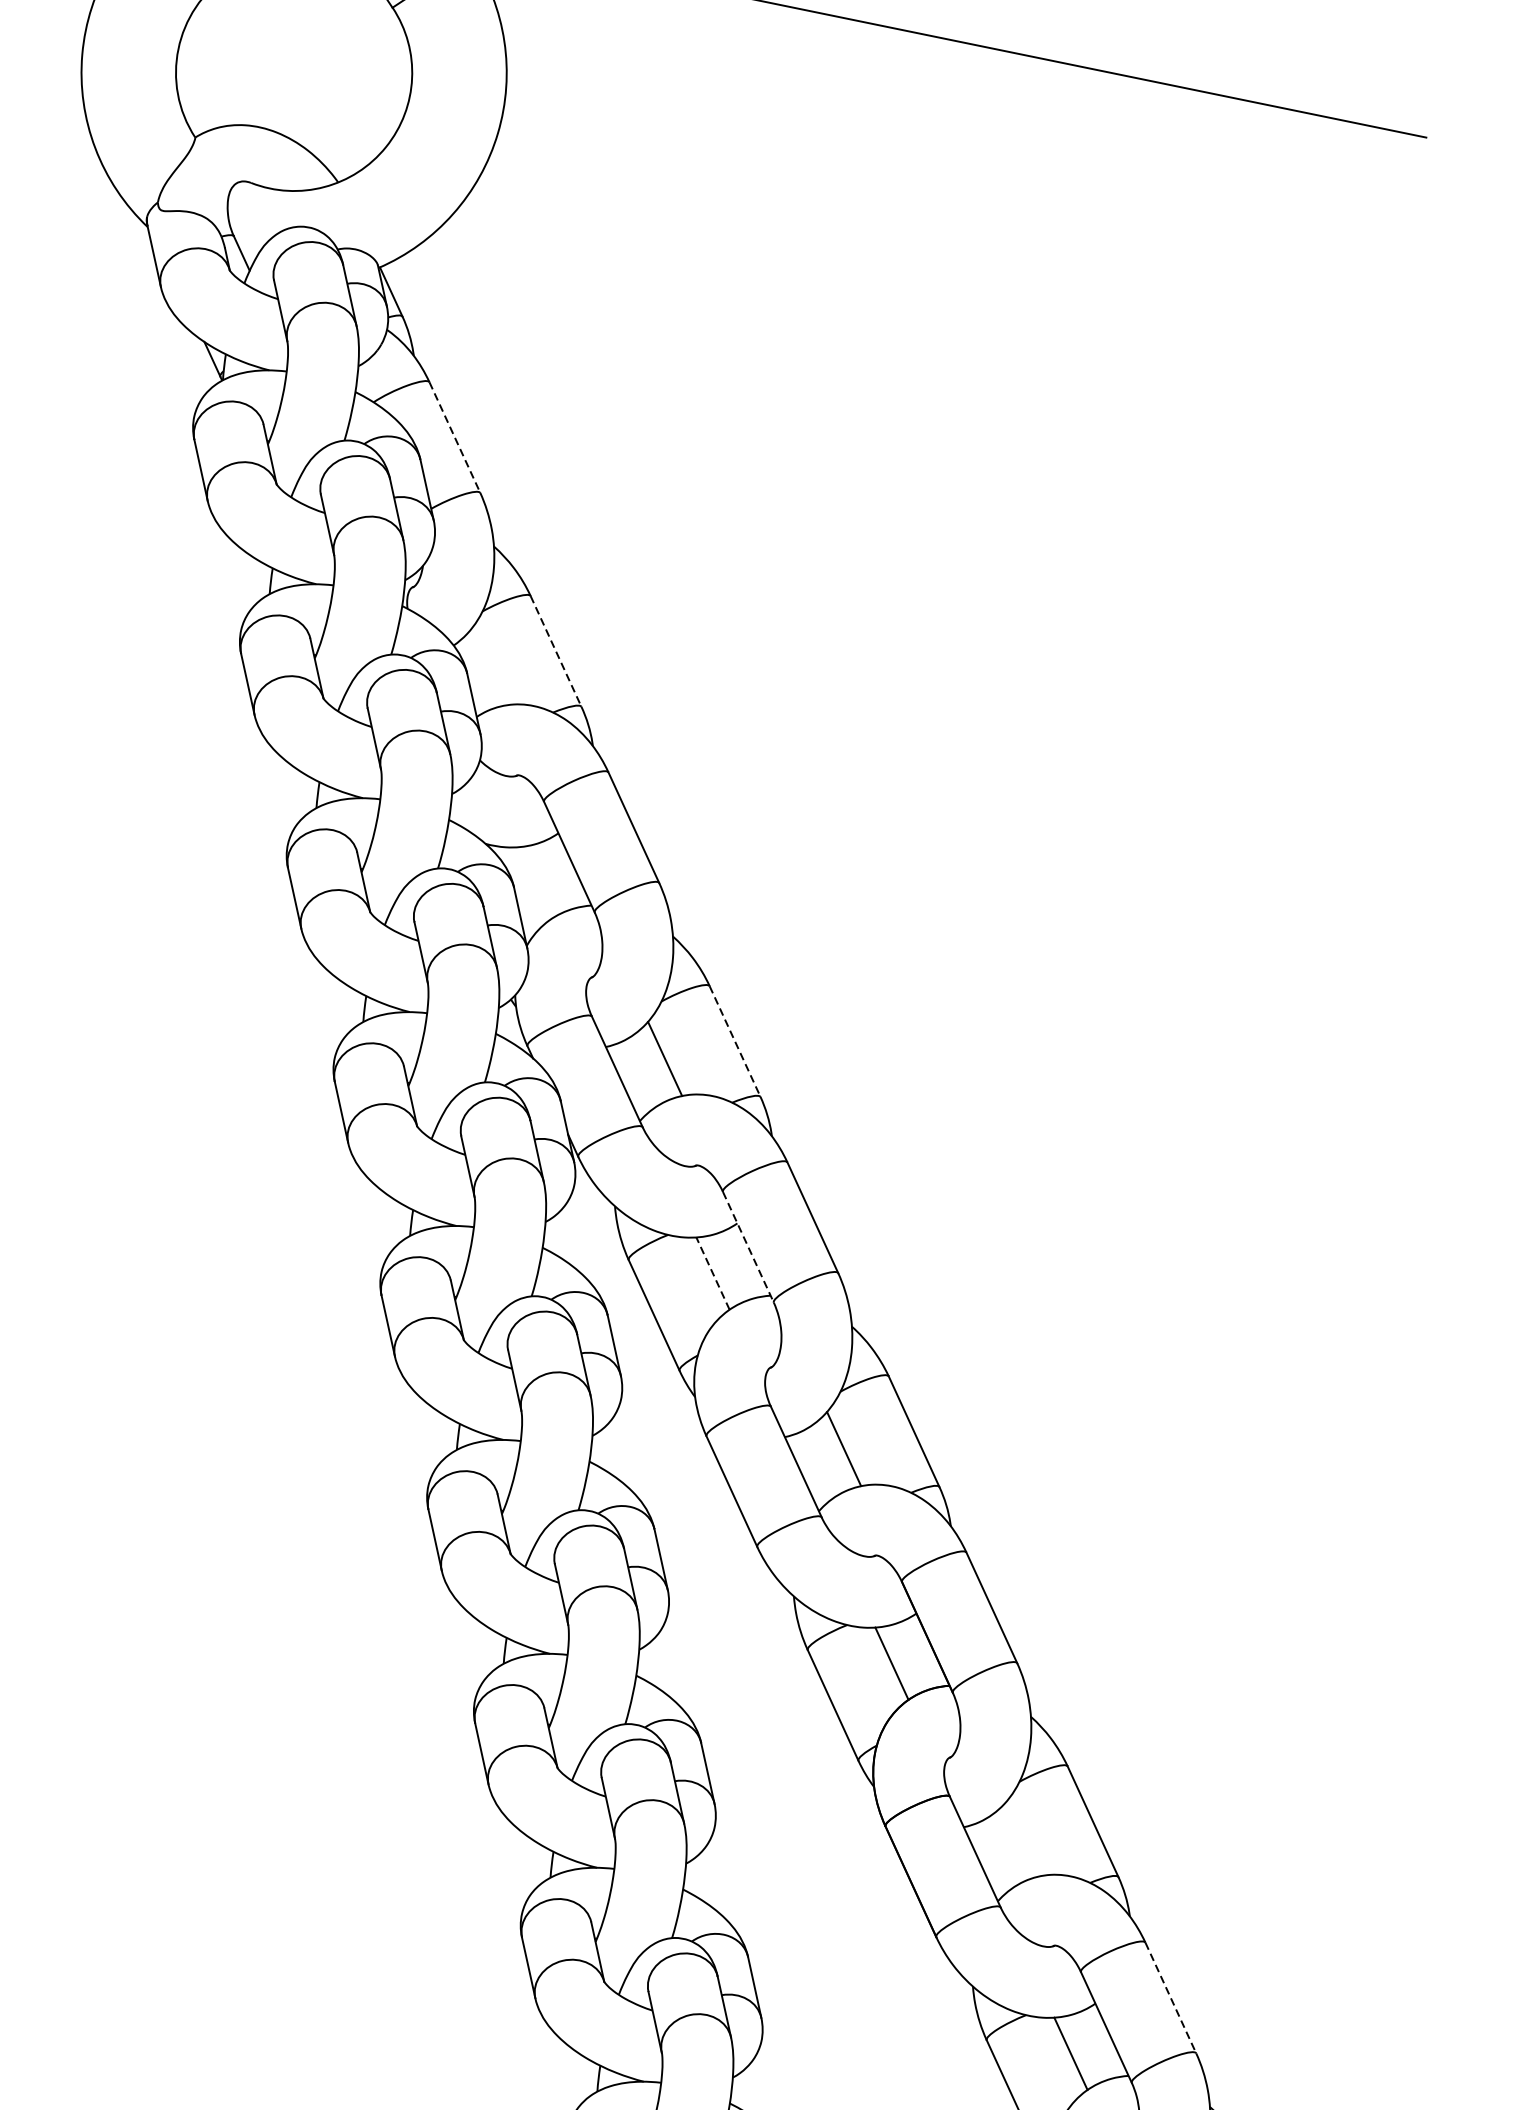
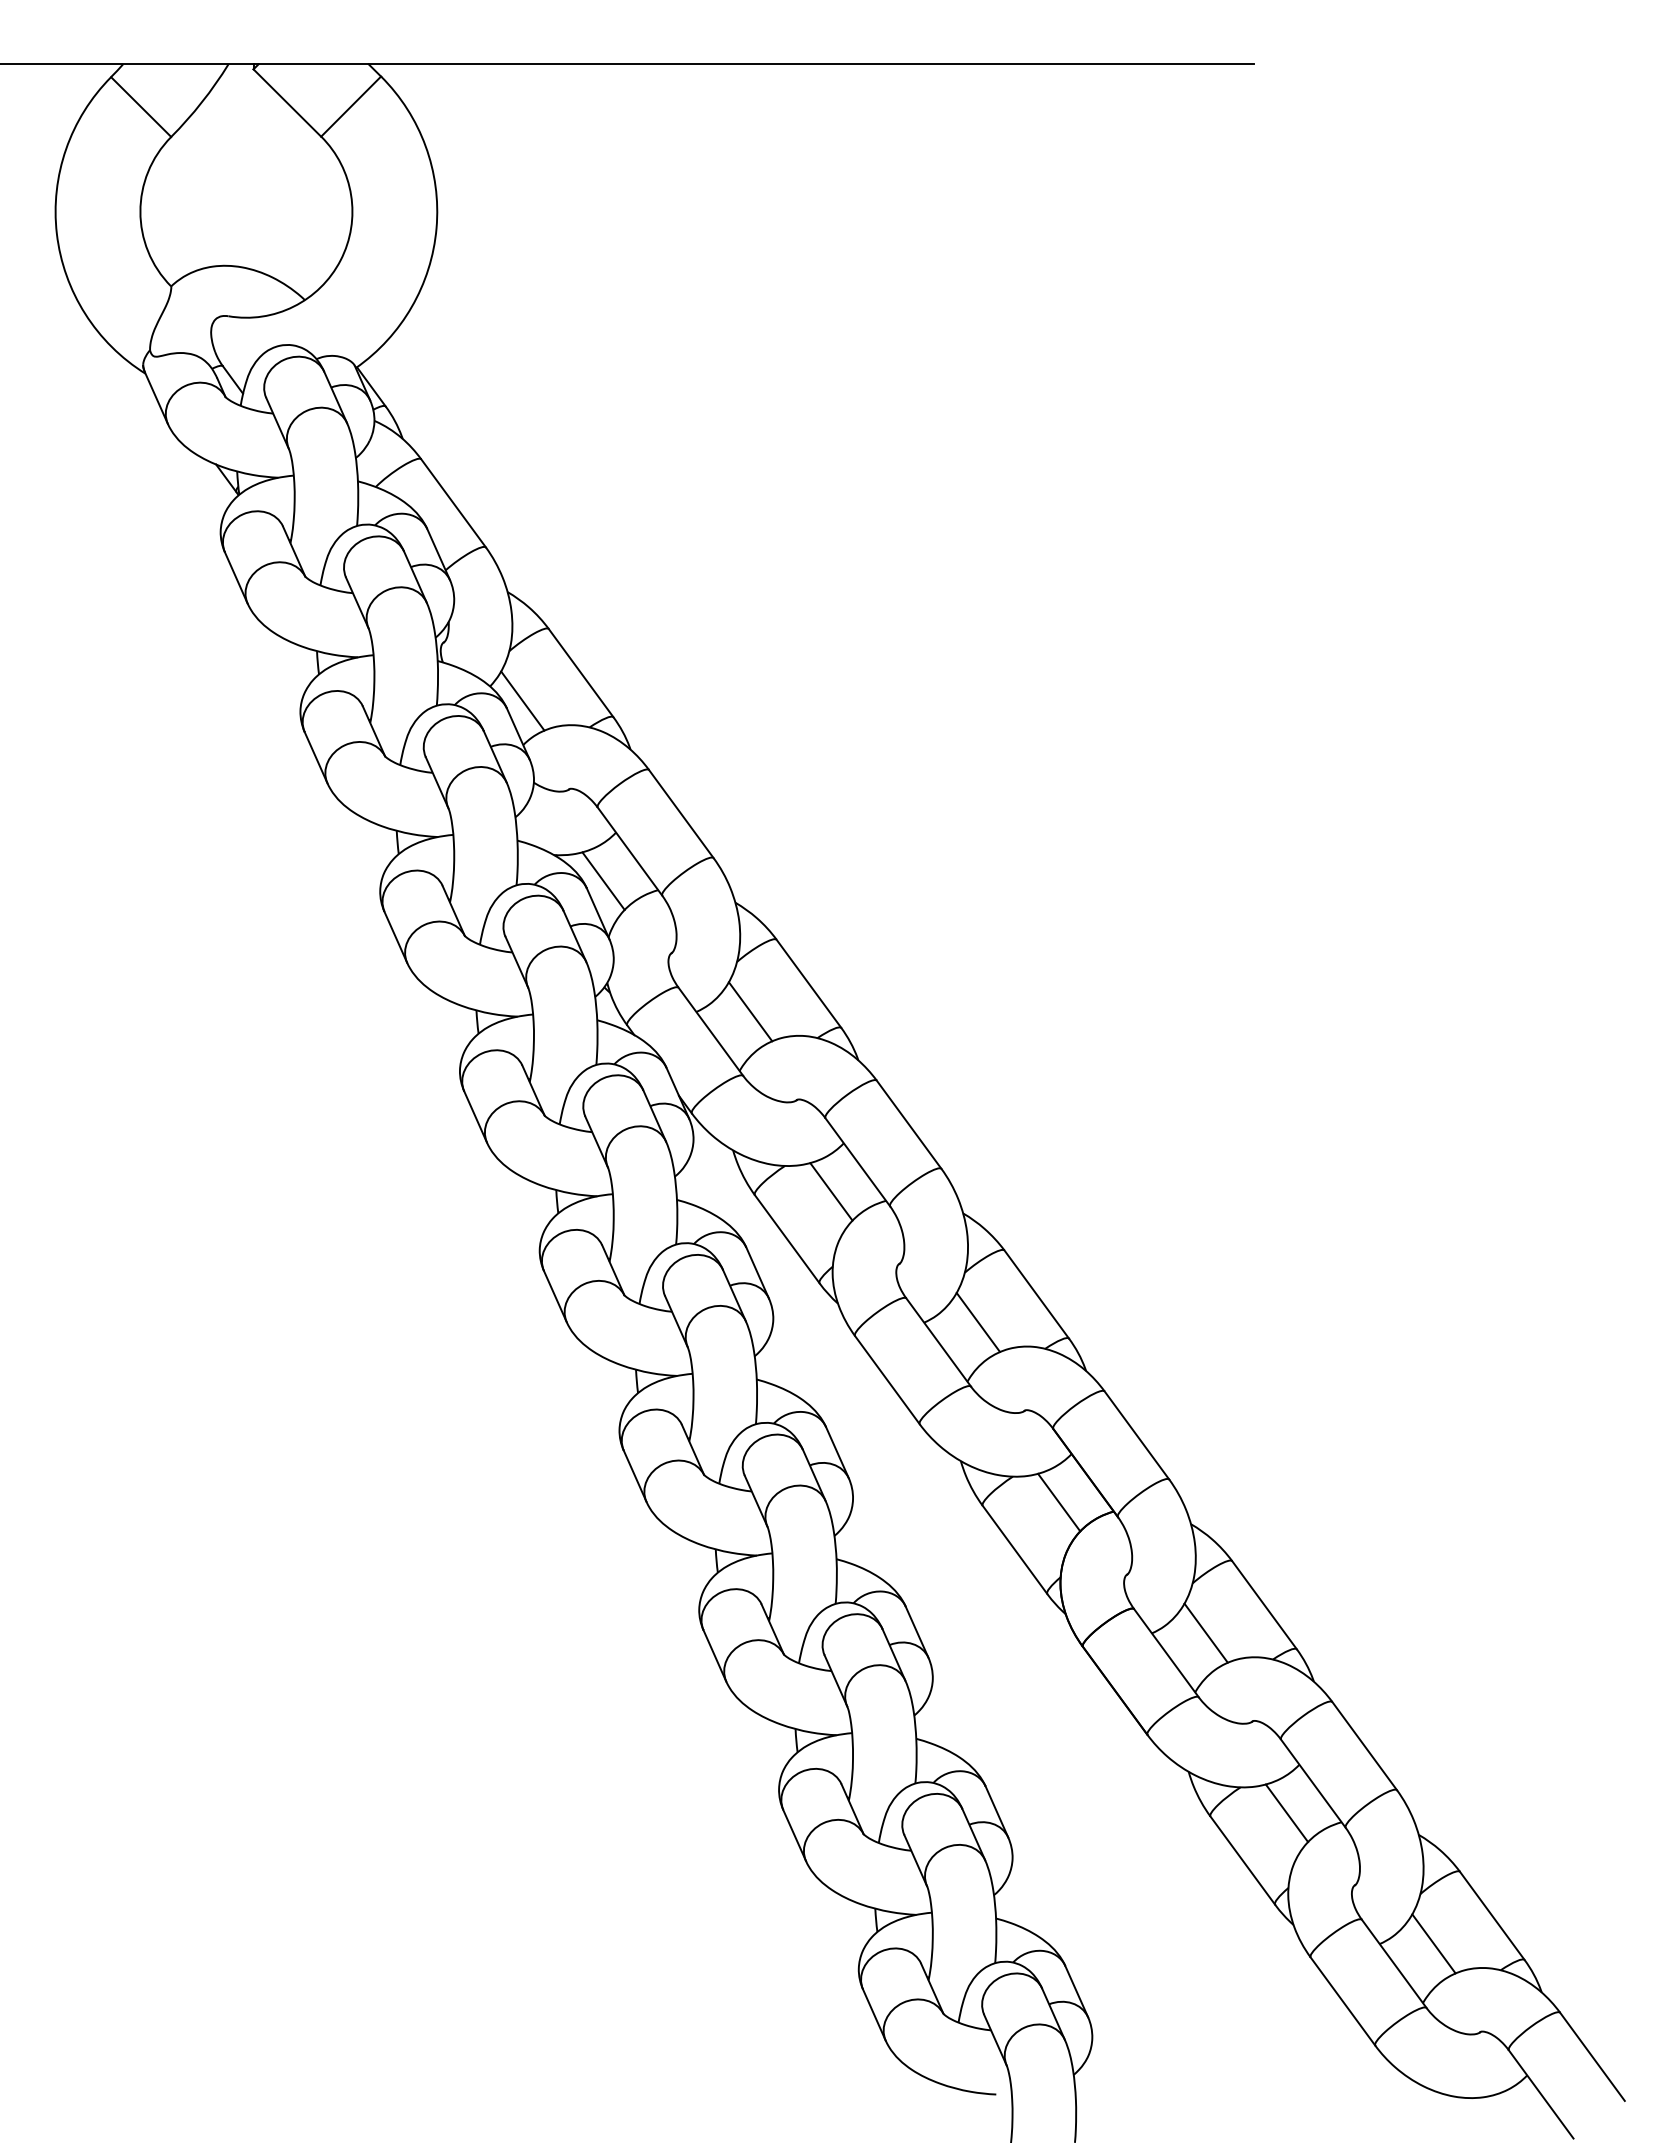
line: (454, 437) -> (453, 503), dashed -> solid
line: (556, 651) -> (581, 673), dashed -> solid
line: (485, 668) -> (522, 700), added
line: (534, 882) -> (603, 880), added
line: (734, 1041) -> (808, 983), dashed -> solid
line: (748, 1247) -> (857, 1162), dashed -> solid
line: (713, 1273) -> (831, 1191), dashed -> solid
line: (1022, 1838) -> (1205, 1632), added
line: (1170, 1998) -> (1364, 1746), dashed -> solid

